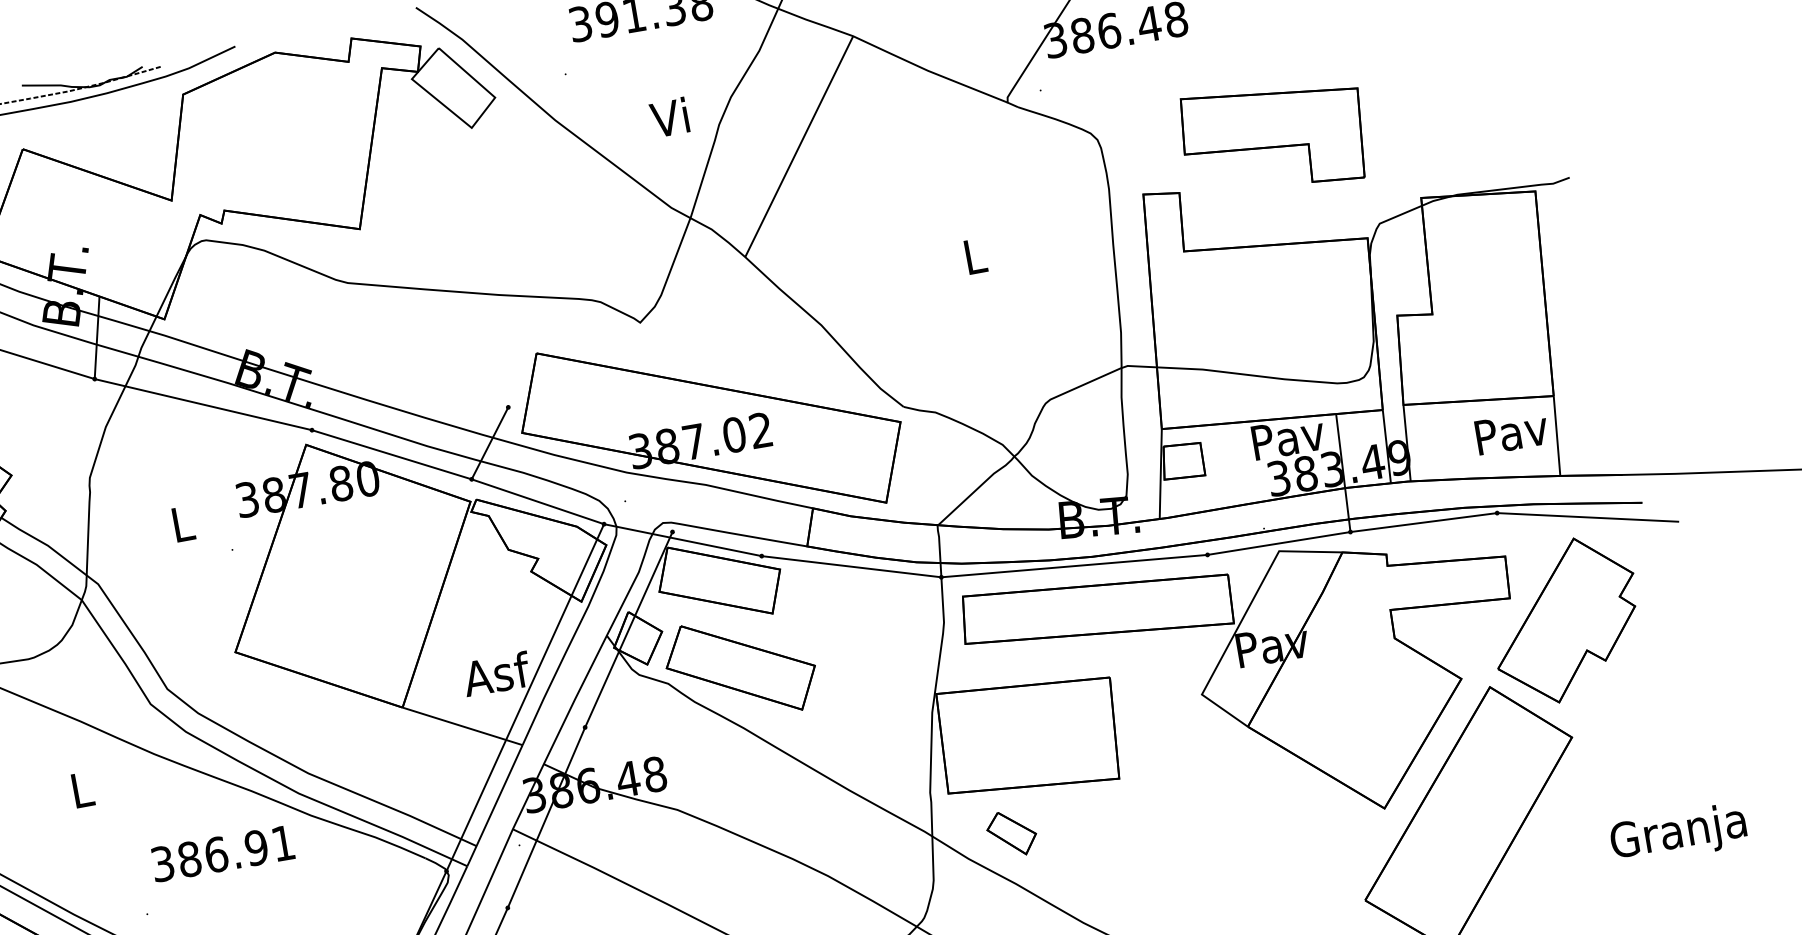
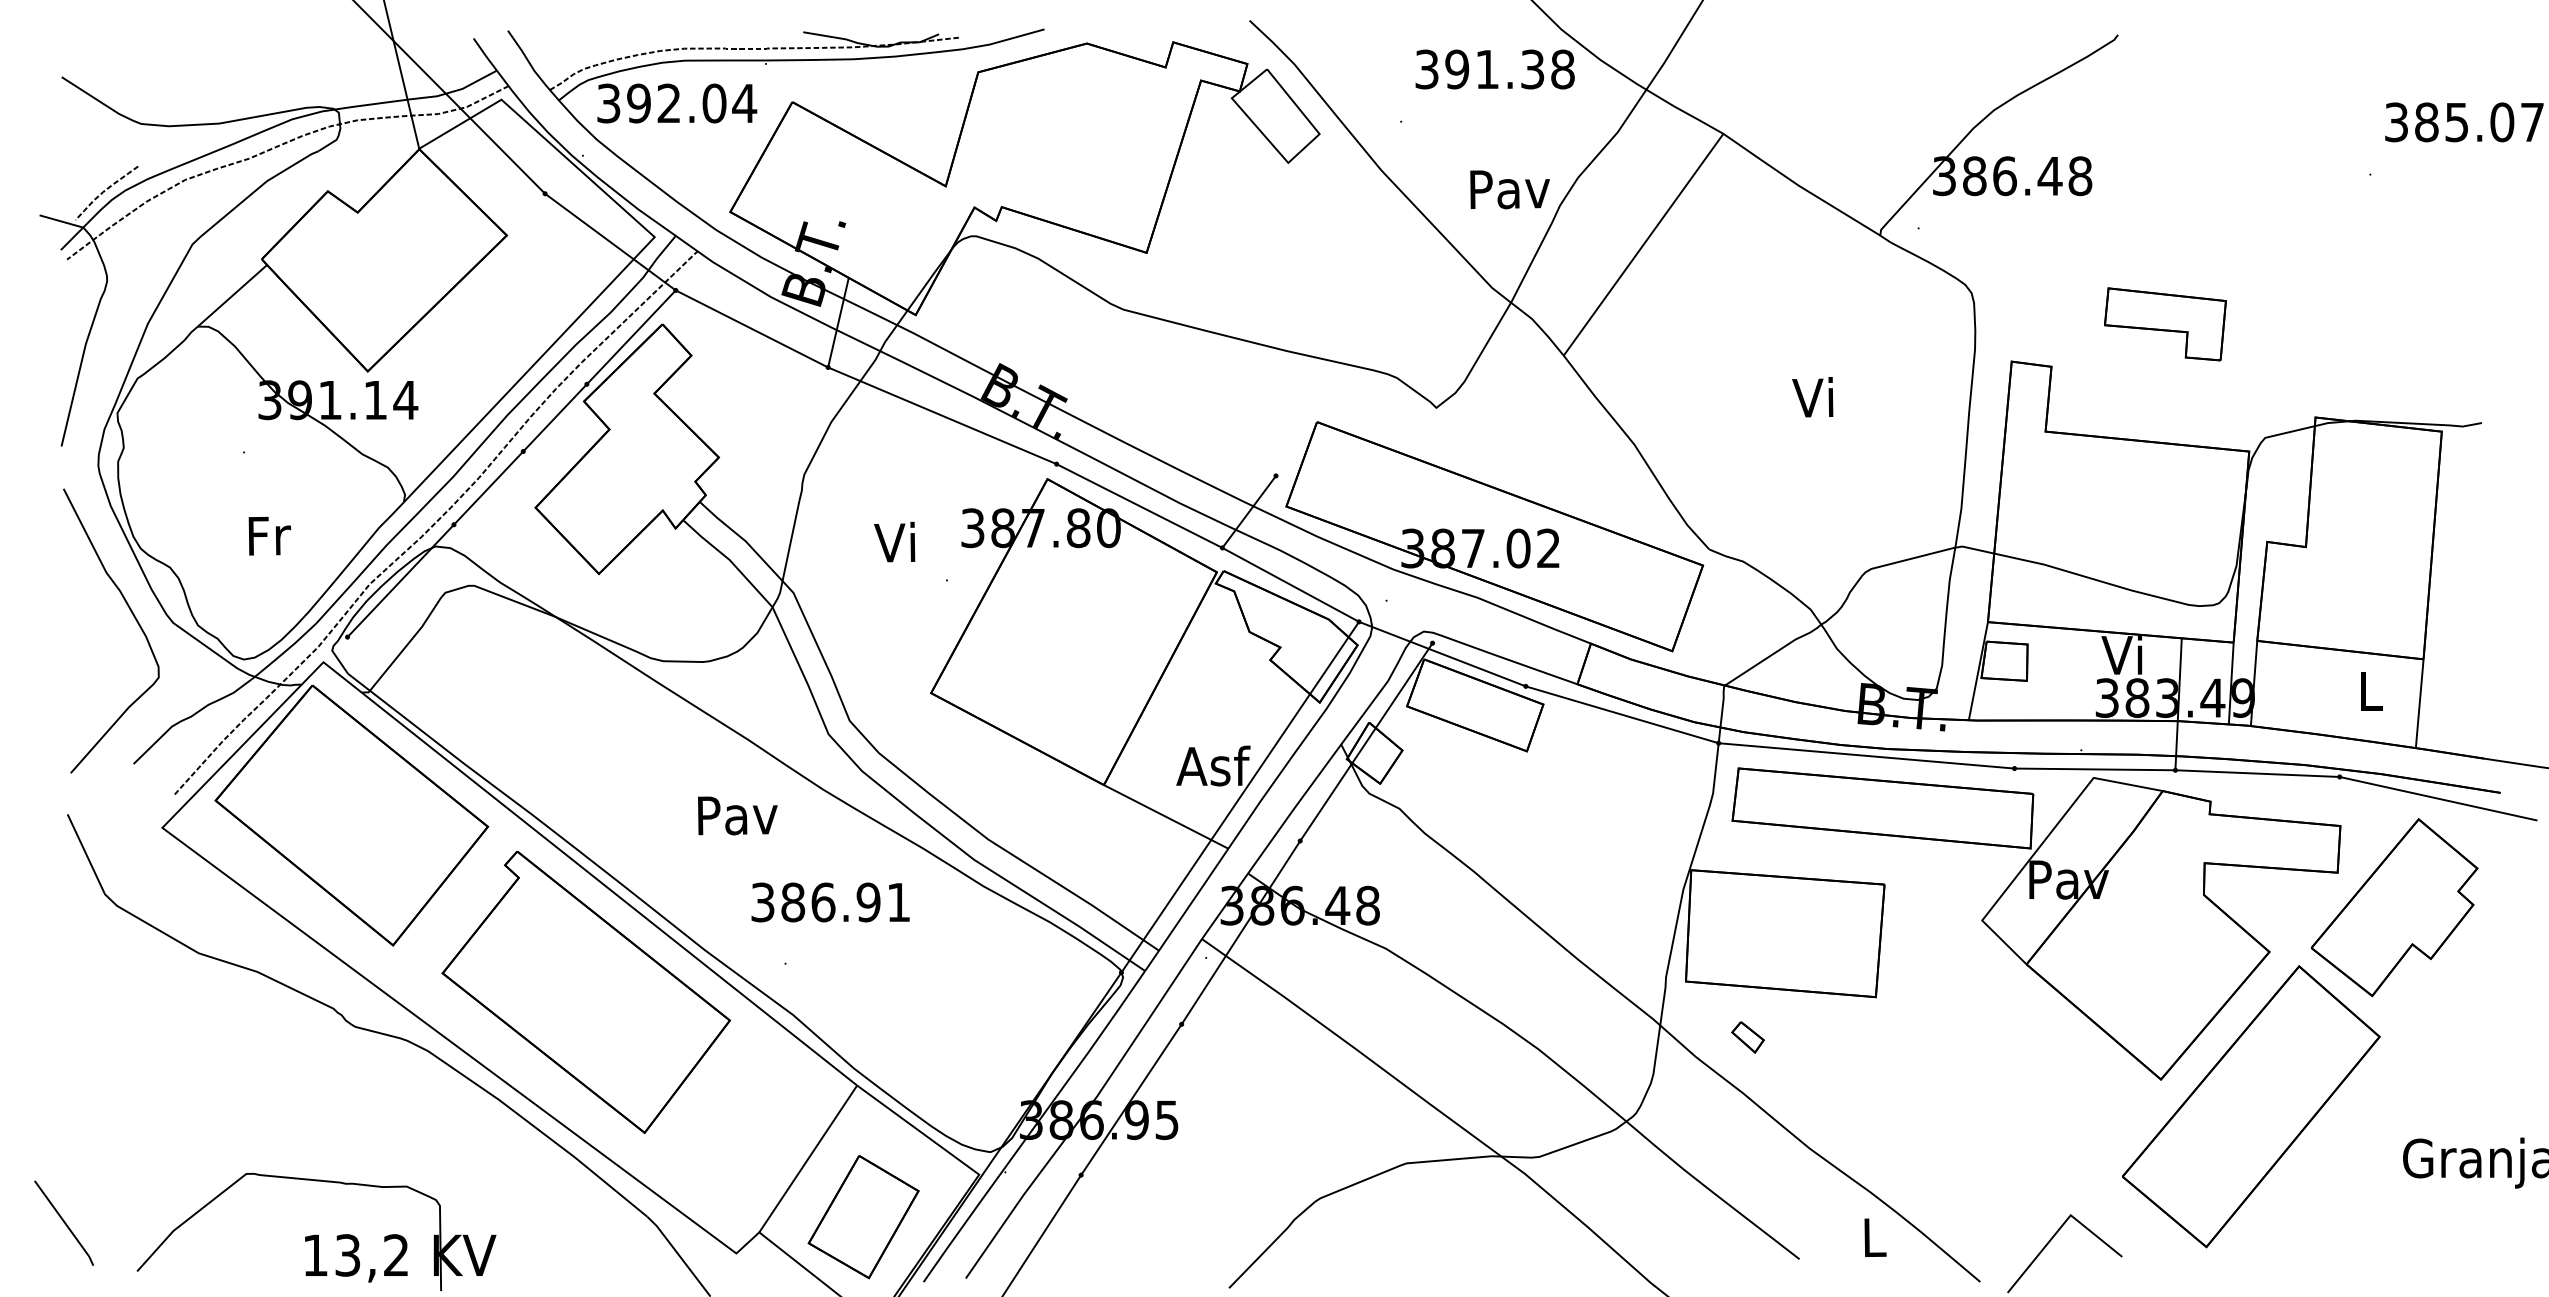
text: (671, 117) -> (1509, 188), Vi -> Pav
part: (1274, 138) -> (2165, 324), size x0.6
text: (972, 256) -> (1812, 397), L -> Vi
text: (1511, 432) -> (2370, 691), Pav -> L
text: (1287, 438) -> (2124, 655), Pav -> Vi
text: (179, 523) -> (894, 541), L -> Vi
part: (740, 668) -> (1481, 805), removed
text: (82, 790) -> (737, 815), L -> Pav
part: (1011, 833) -> (1747, 1037), size x0.6
text: (222, 853) -> (830, 902), moved

